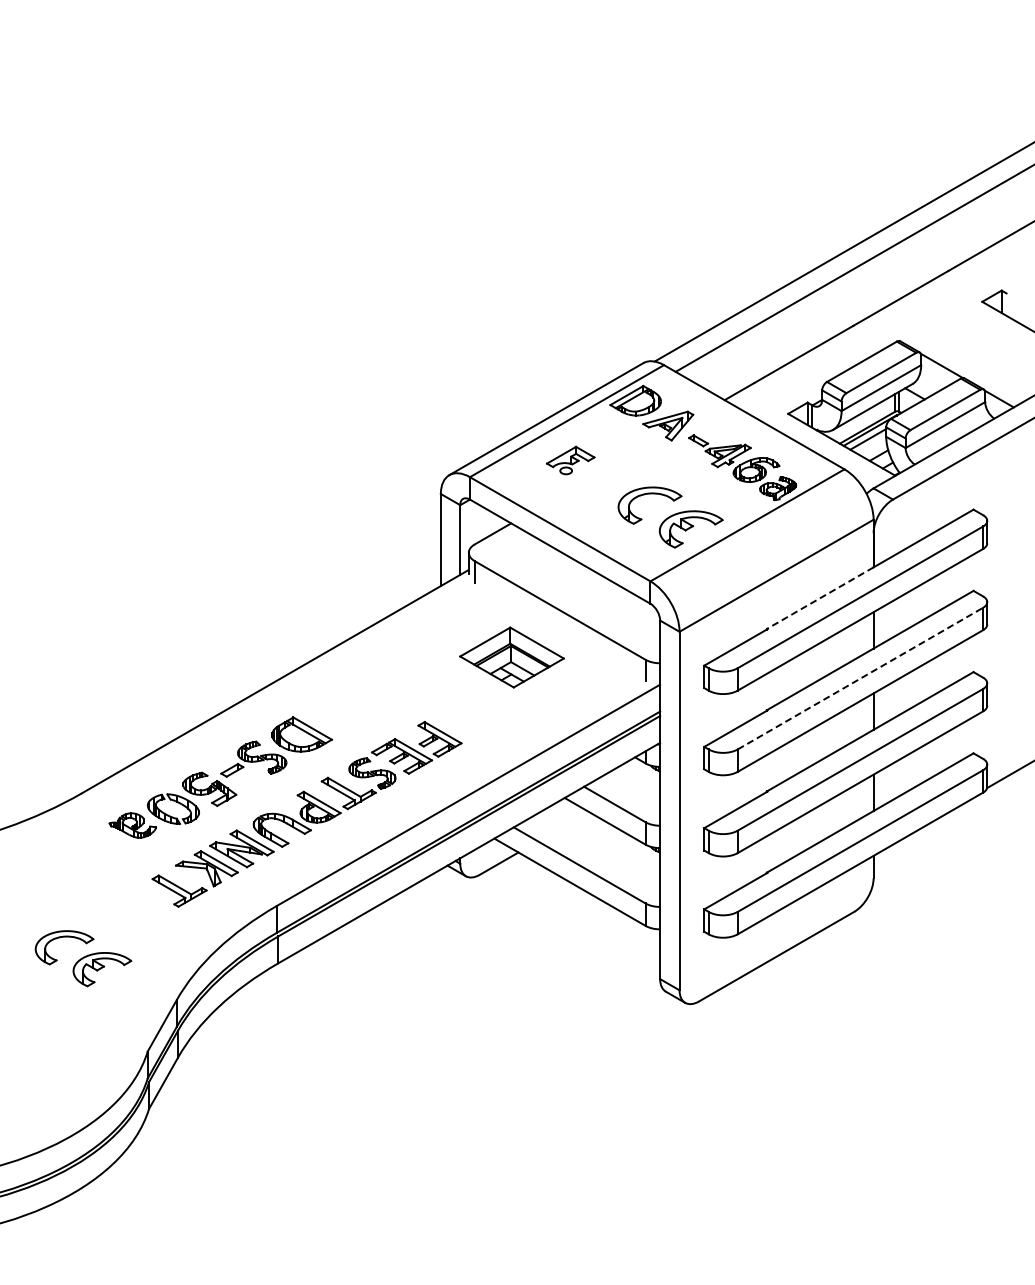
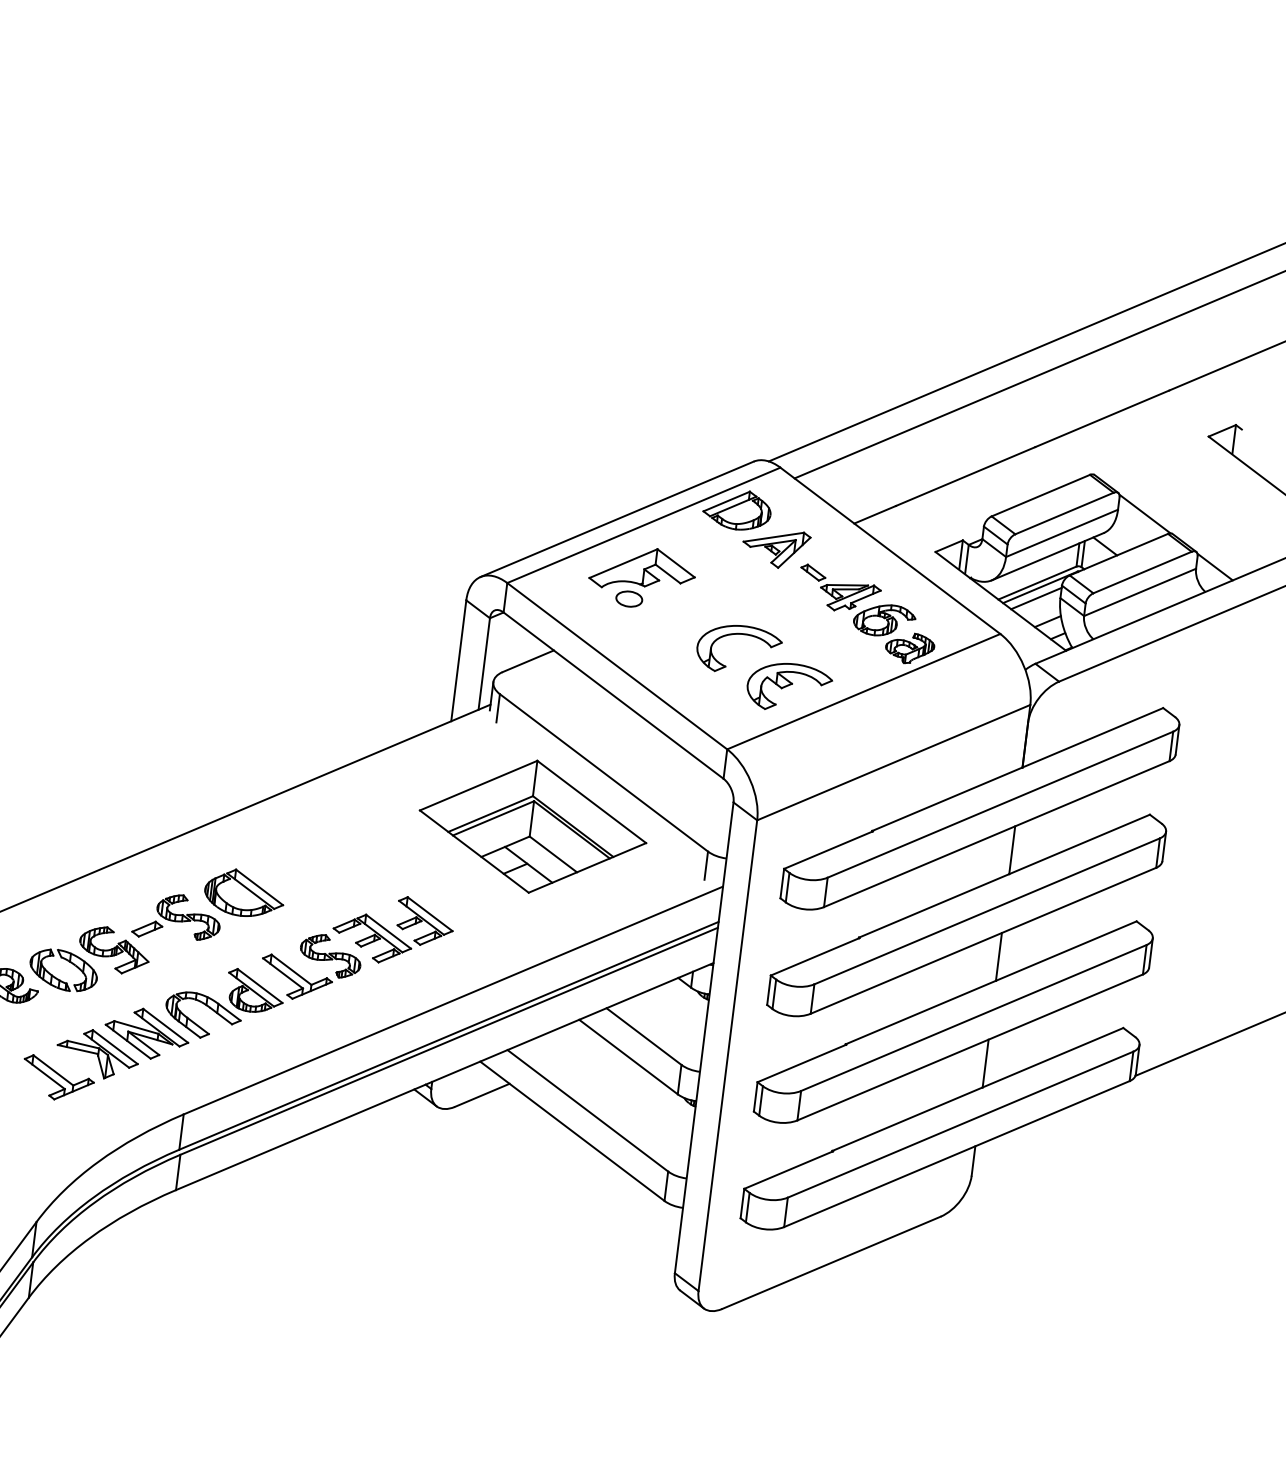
part: (570, 460) -> (642, 577), size x1.67
line: (820, 598) -> (947, 799), dashed -> solid
part: (511, 657) -> (532, 826), size x1.67
line: (860, 678) -> (987, 911), dashed -> solid

